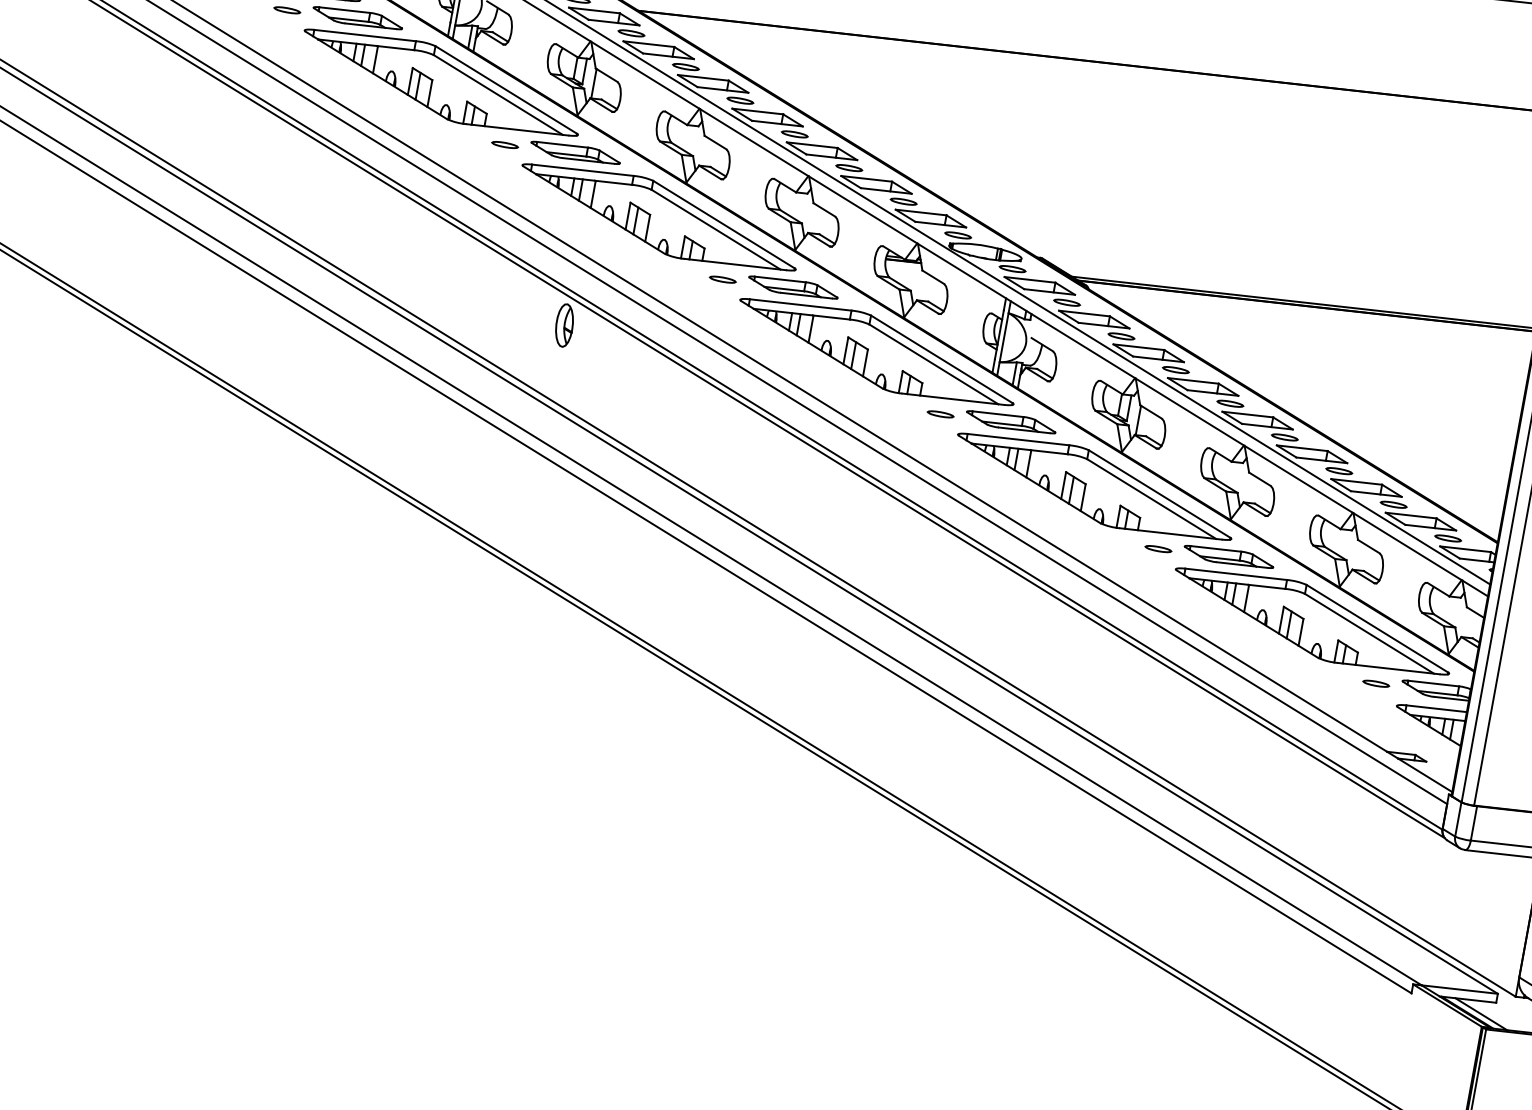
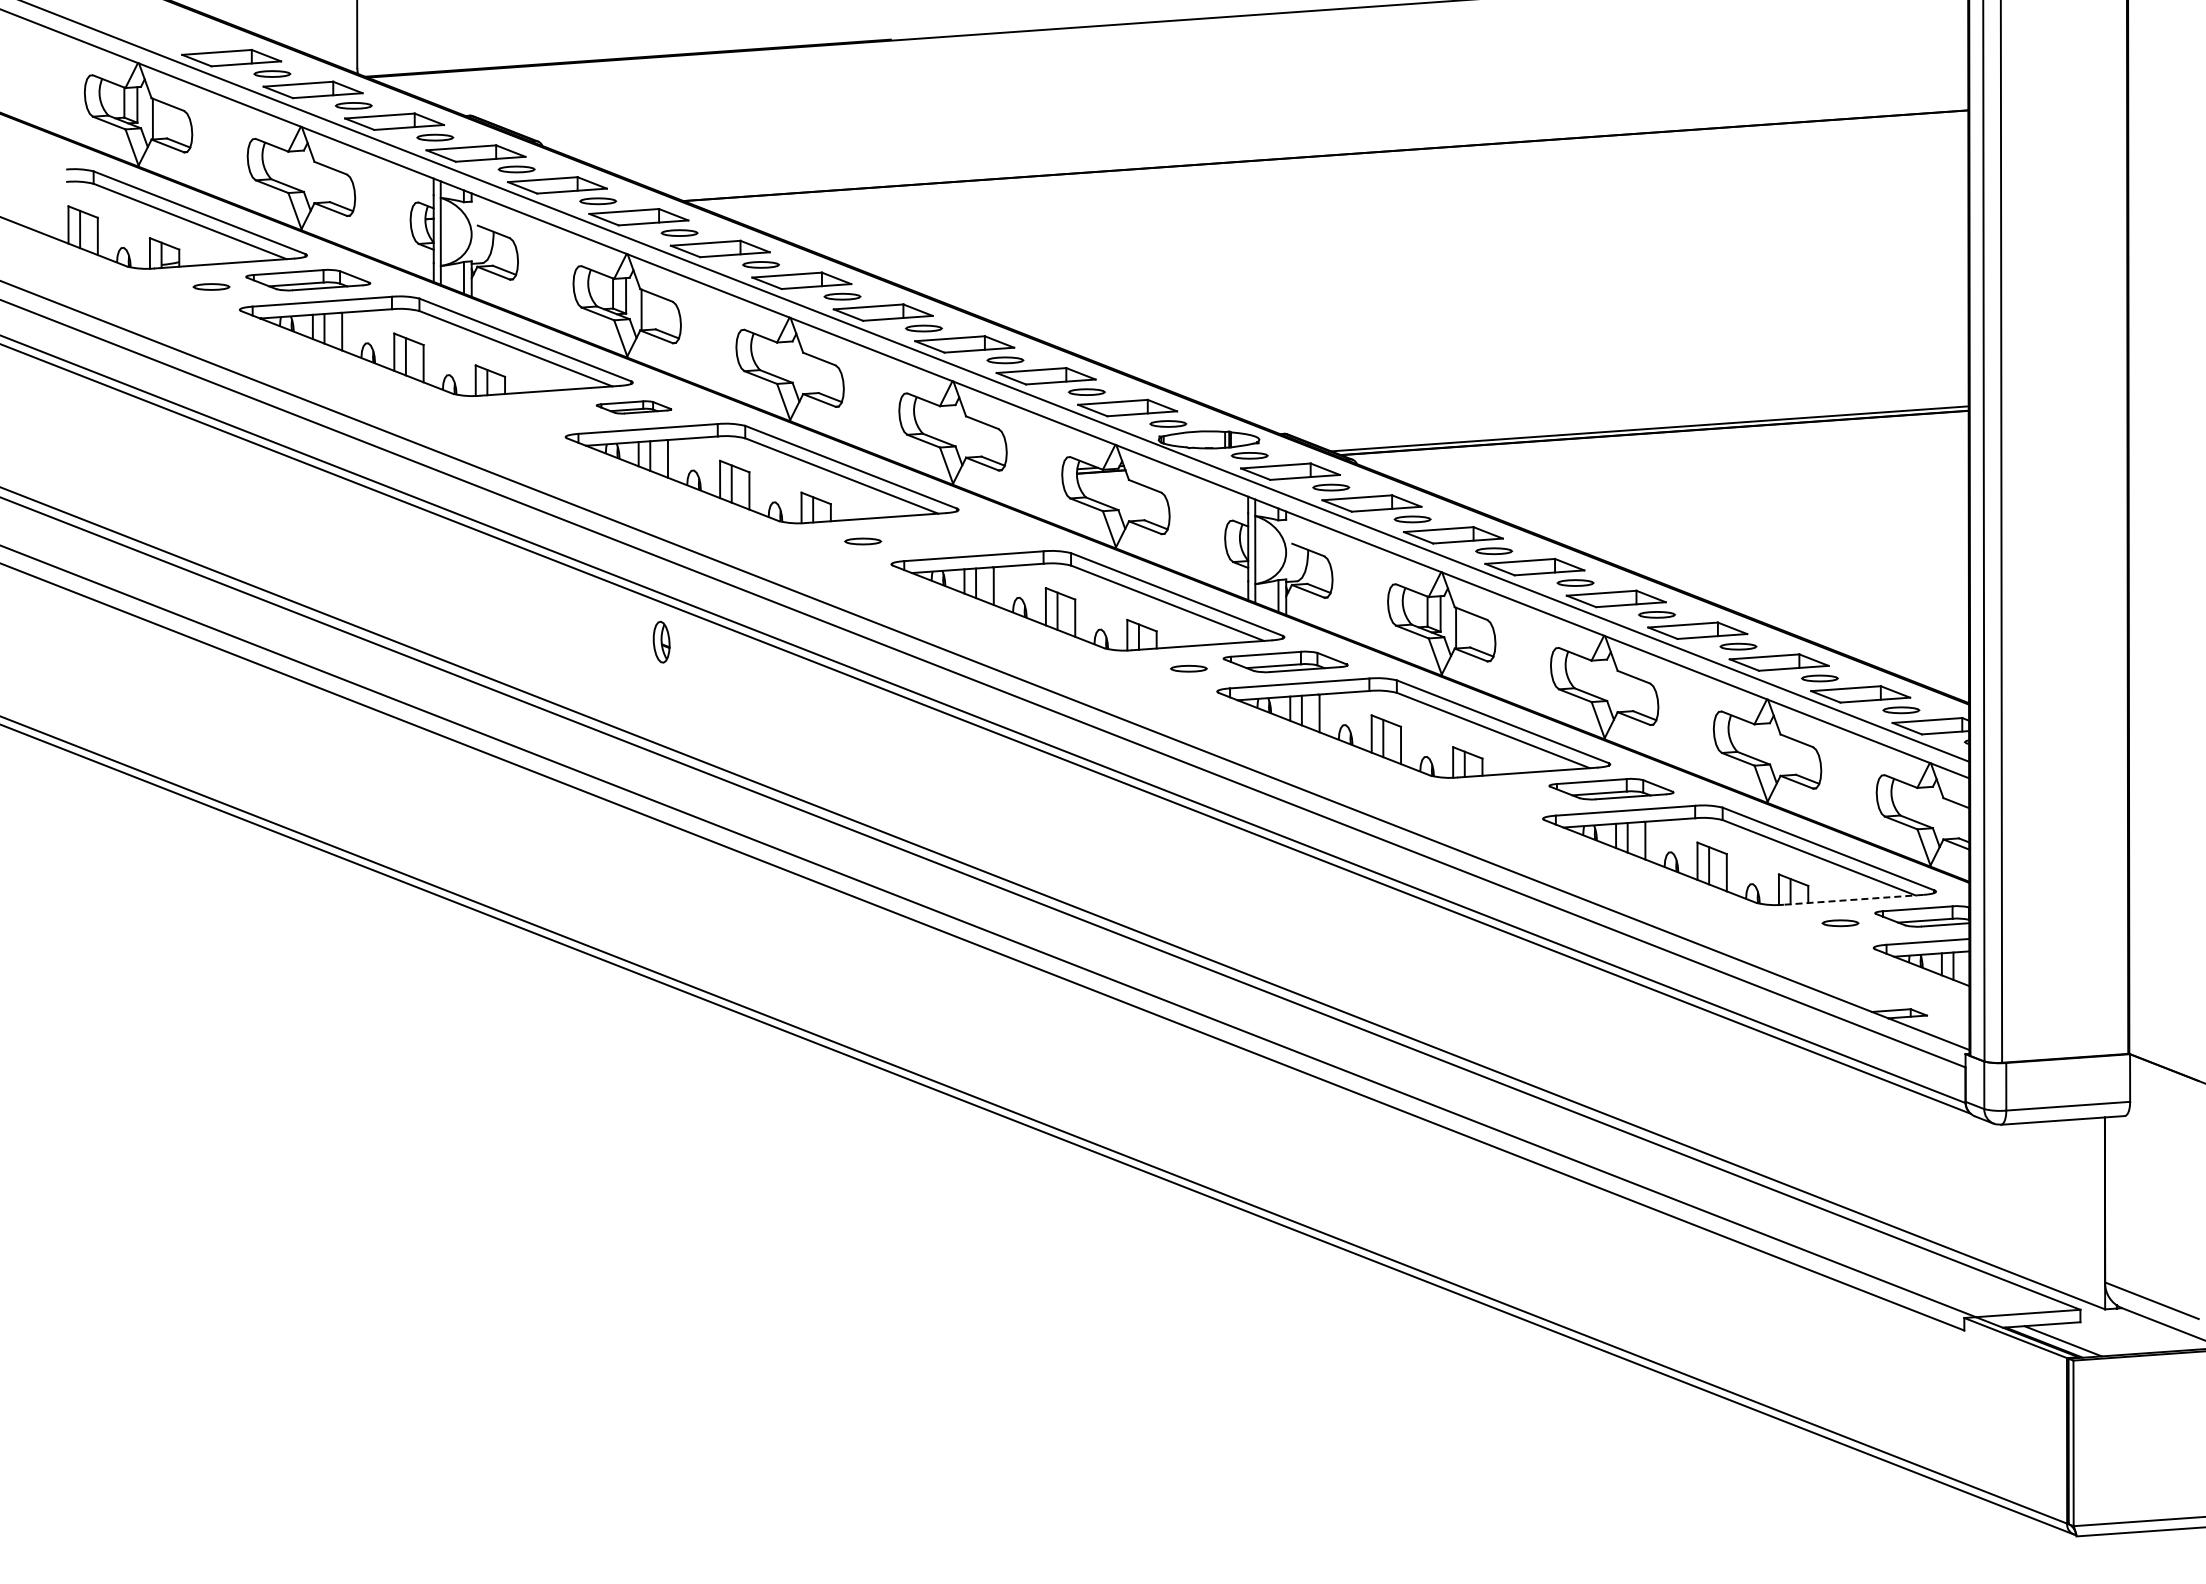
part: (505, 145) -> (537, 414), removed
part: (575, 152) -> (633, 407), size x0.6
part: (793, 287) -> (959, 534), removed
part: (564, 325) -> (661, 642), size x0.7
part: (1158, 548) -> (1514, 795), removed
line: (1388, 668) -> (1853, 899), solid -> dashed

